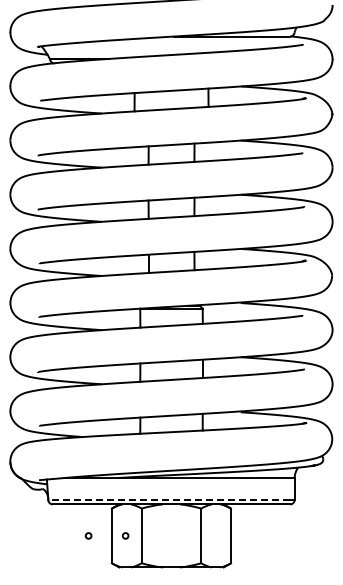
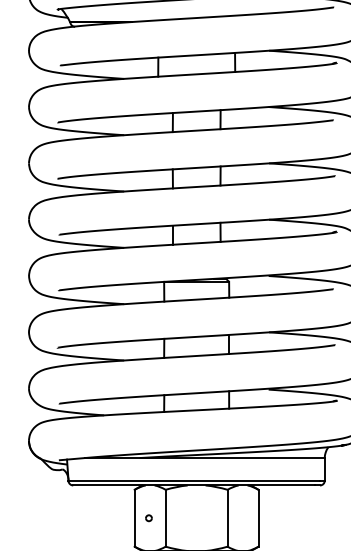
line: (169, 499) -> (194, 480), dashed -> solid
part: (88, 535) -> (110, 517), removed

